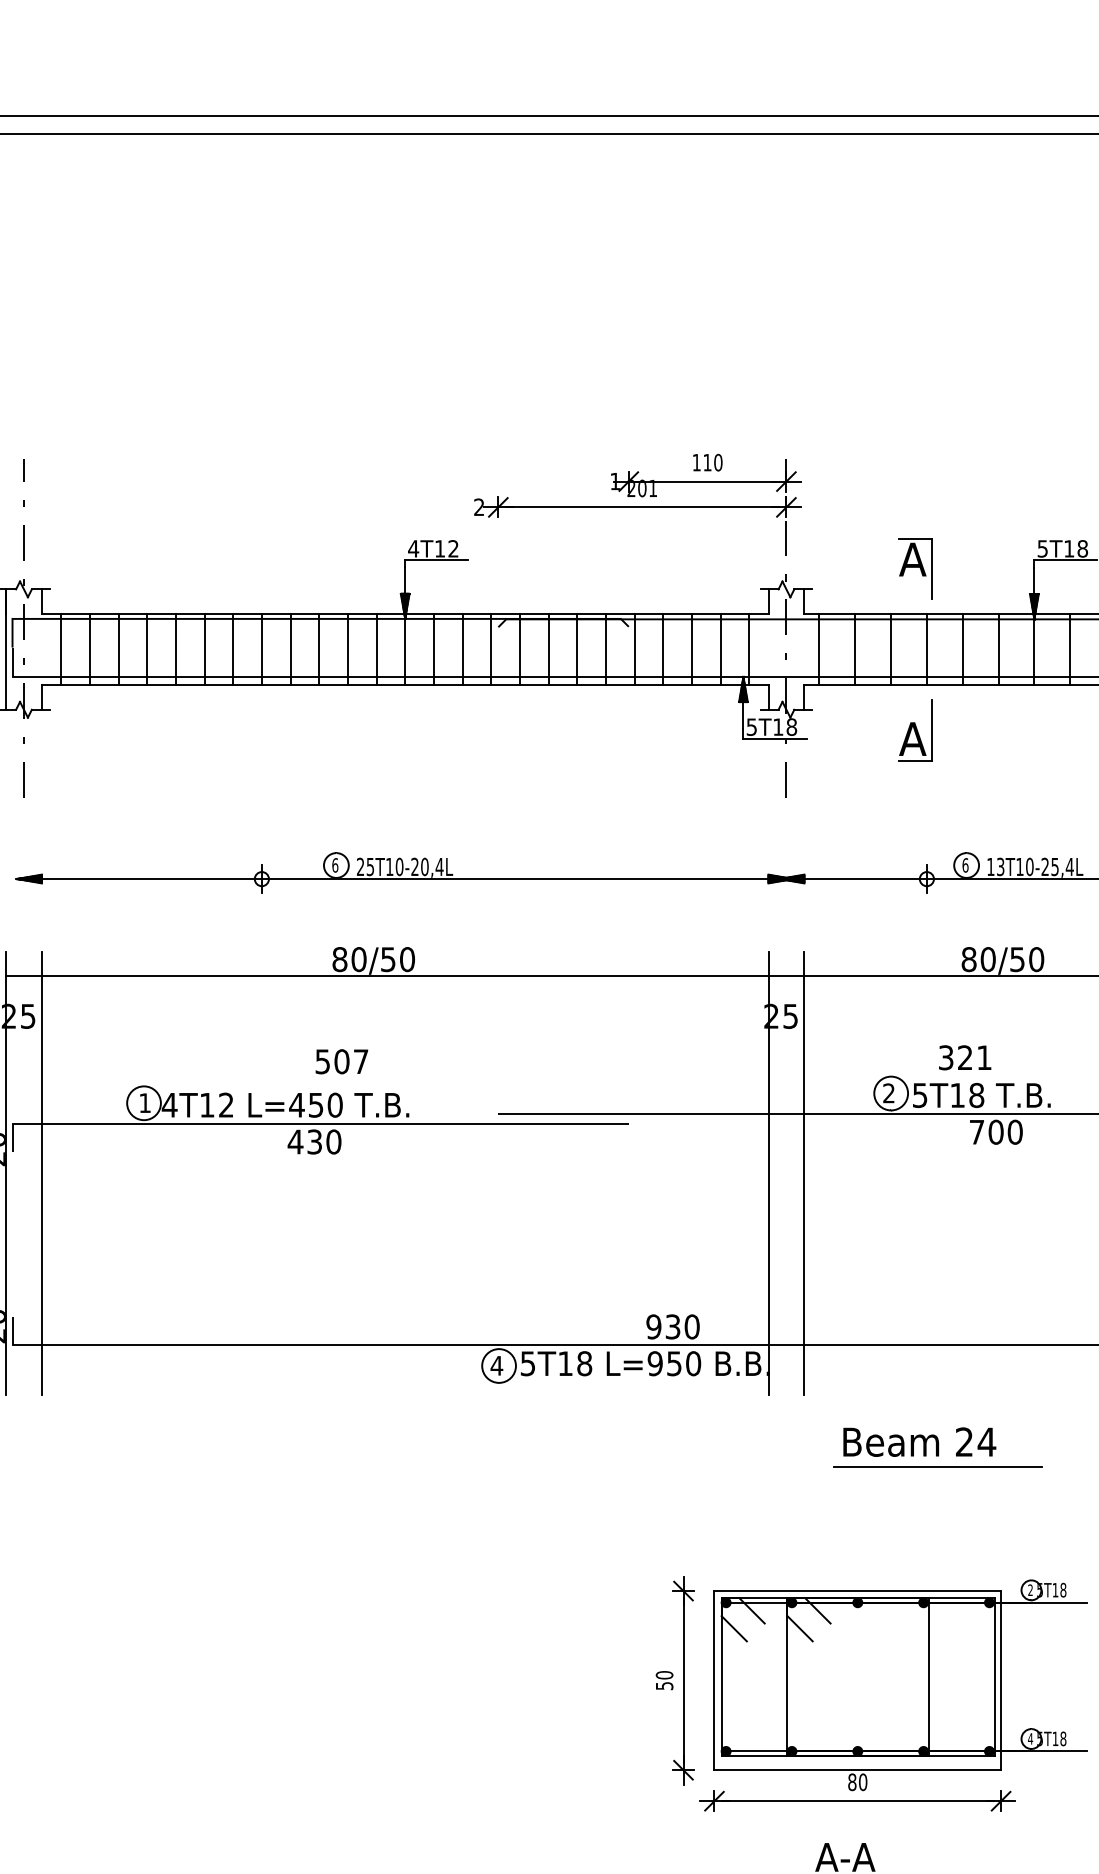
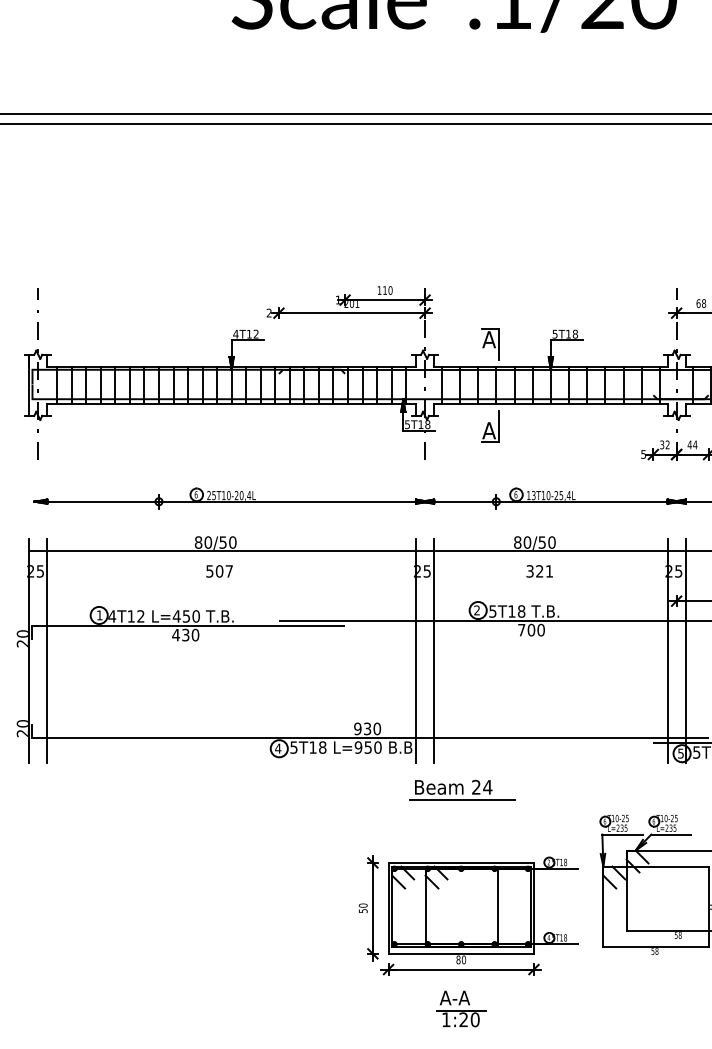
text: (964, 1057) -> (539, 571), moved
text: (341, 1061) -> (219, 571), moved
part: (937, 1448) -> (462, 790), moved

